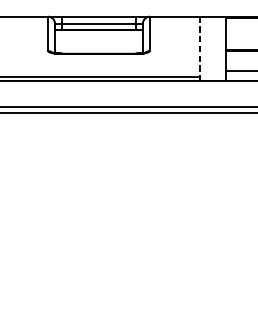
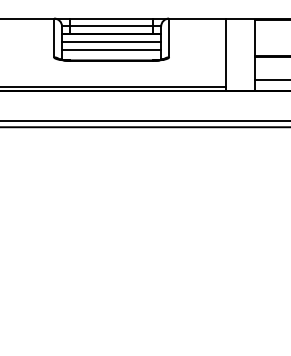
line: (98, 37) -> (111, 42), added
line: (98, 44) -> (111, 49), added
line: (199, 49) -> (225, 55), dashed -> solid

